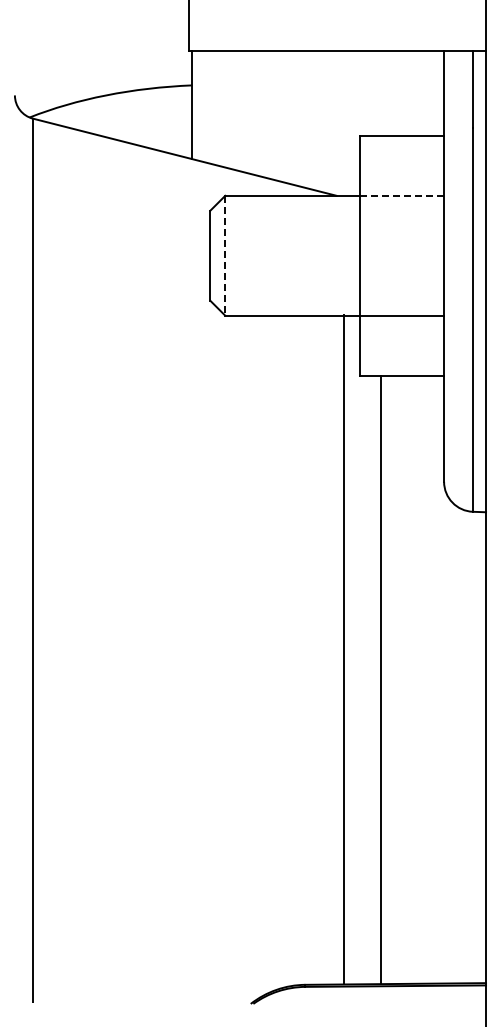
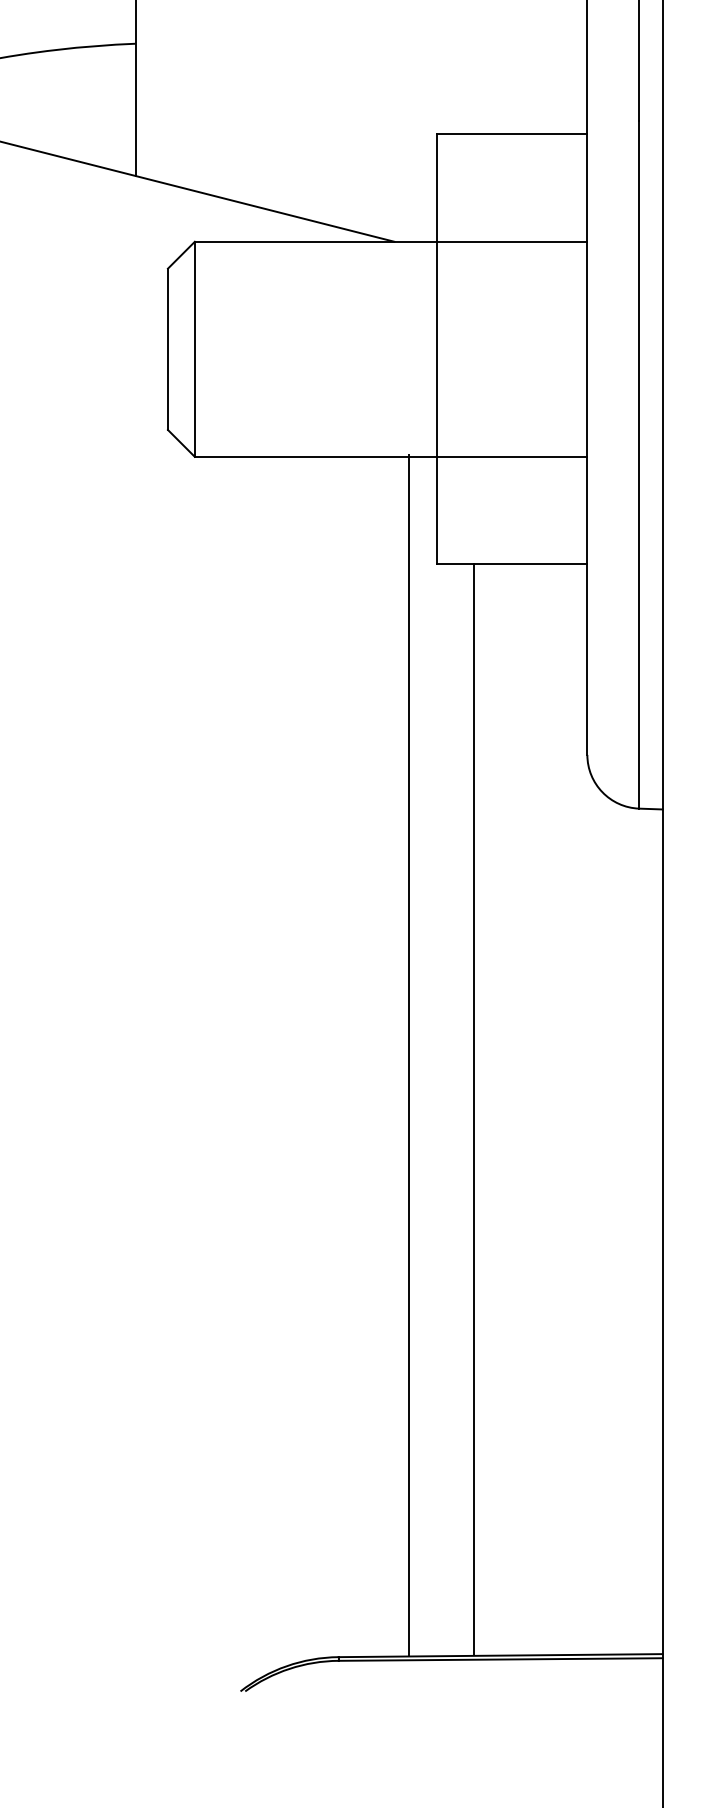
line: (402, 195) -> (512, 241), dashed -> solid
line: (225, 255) -> (195, 348), dashed -> solid

